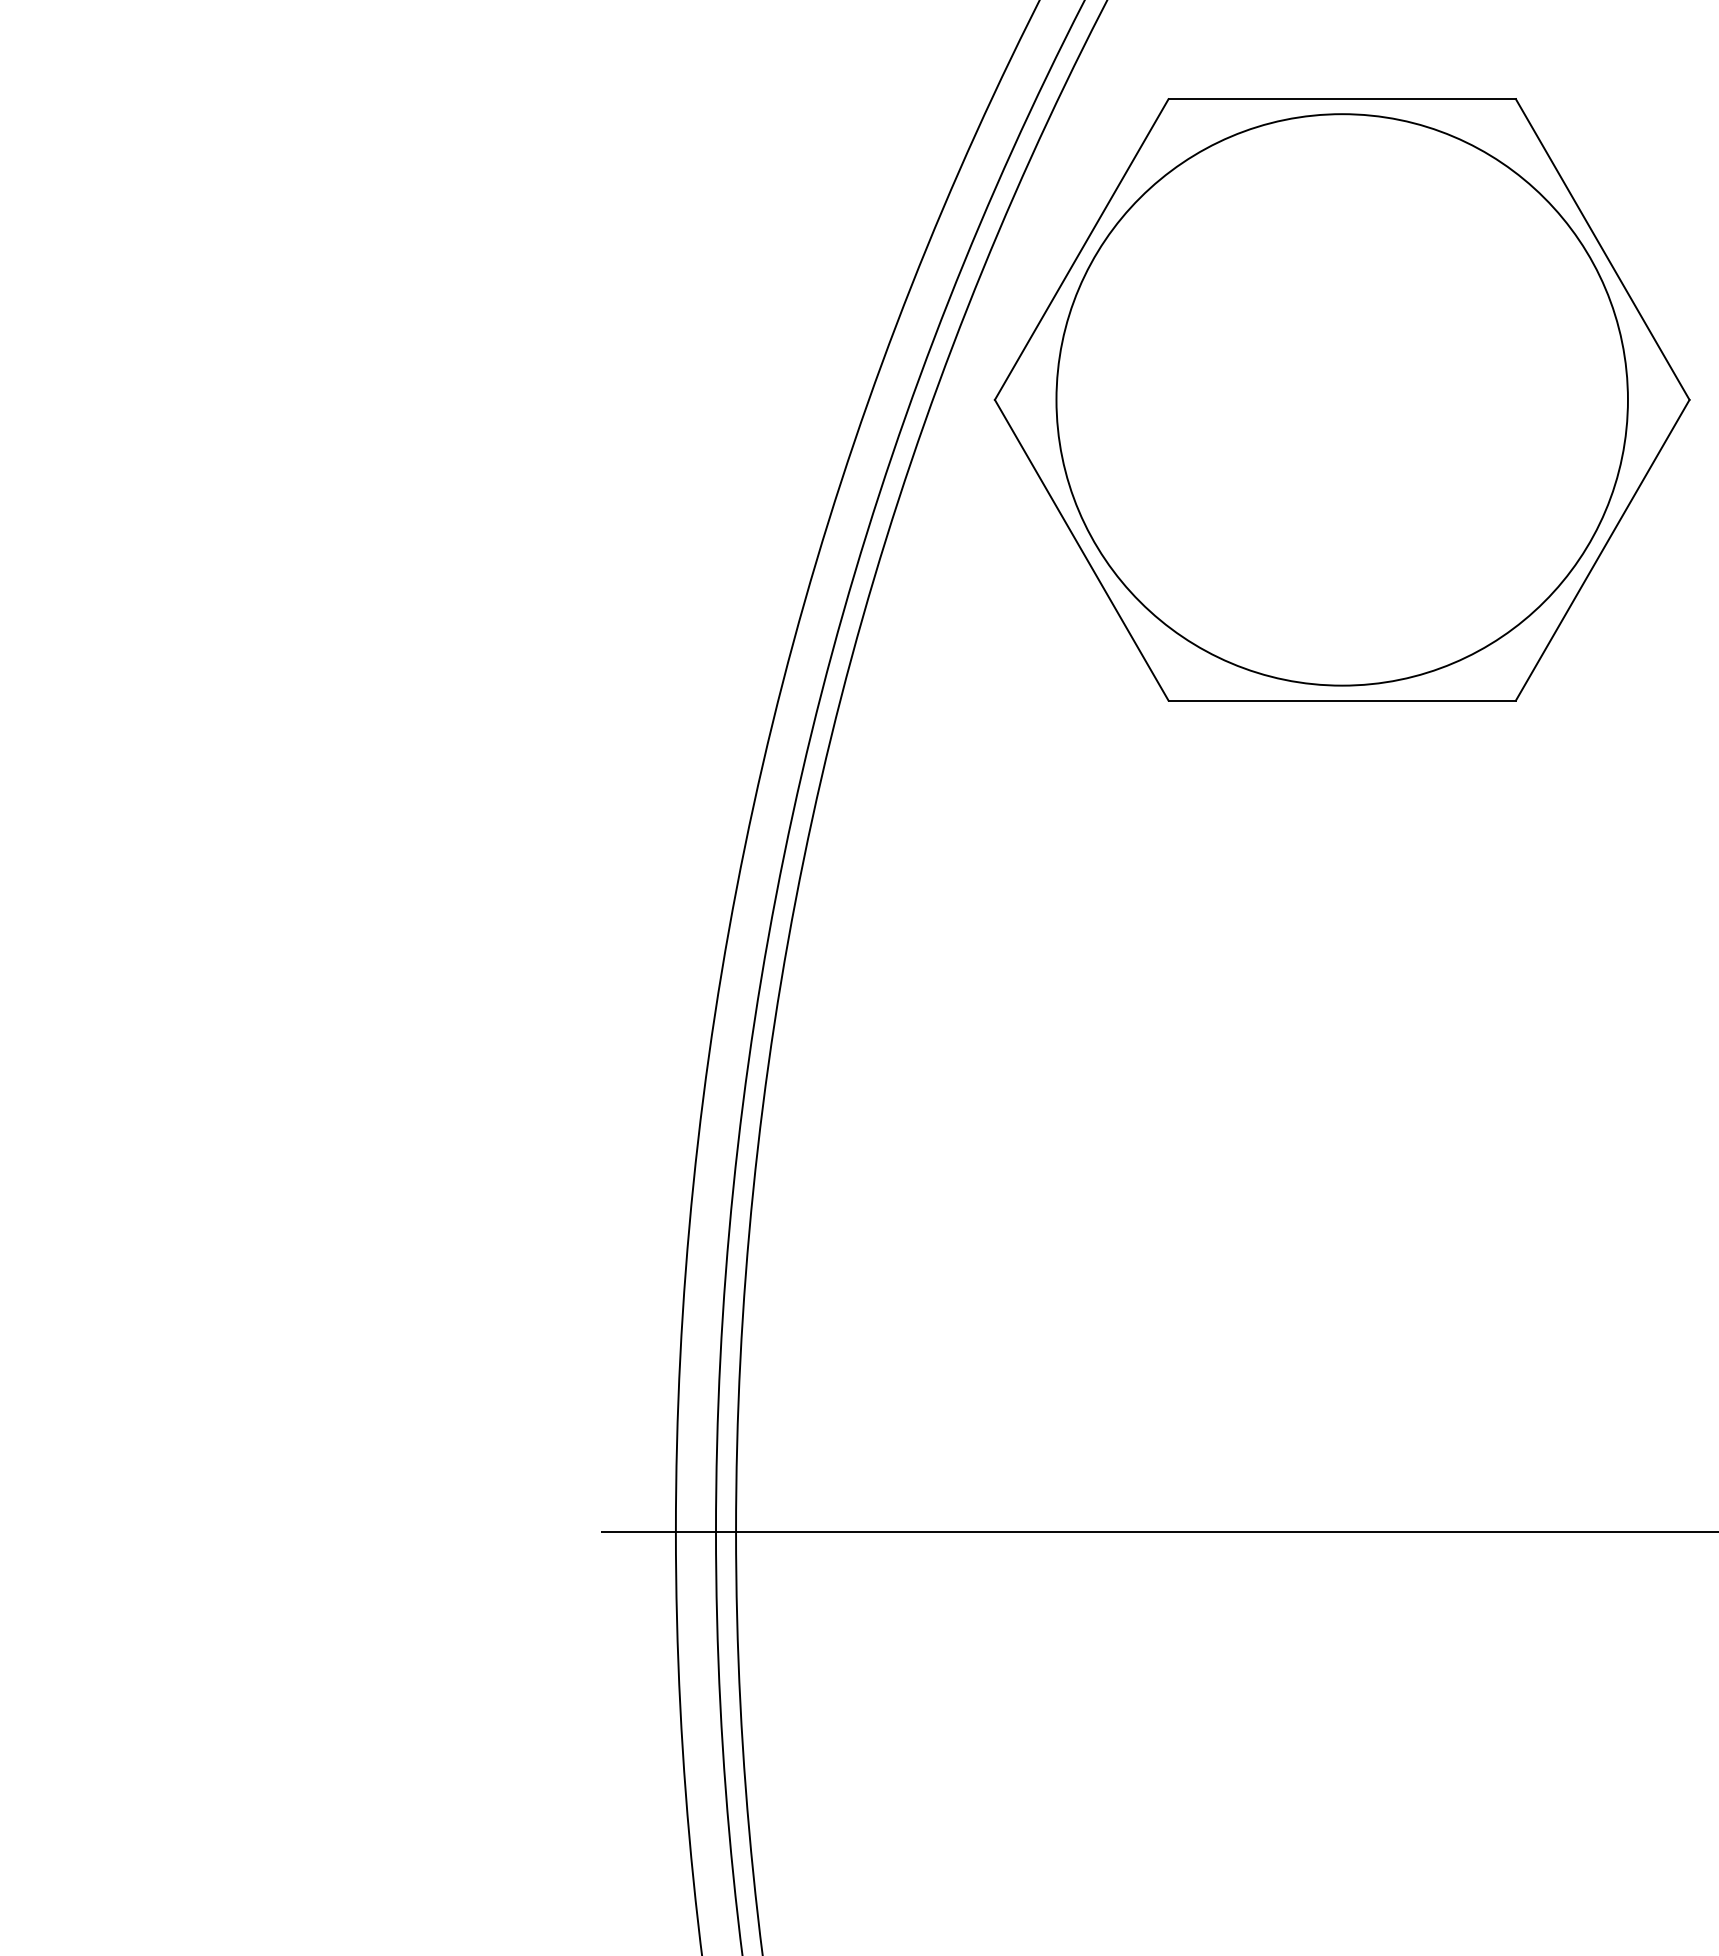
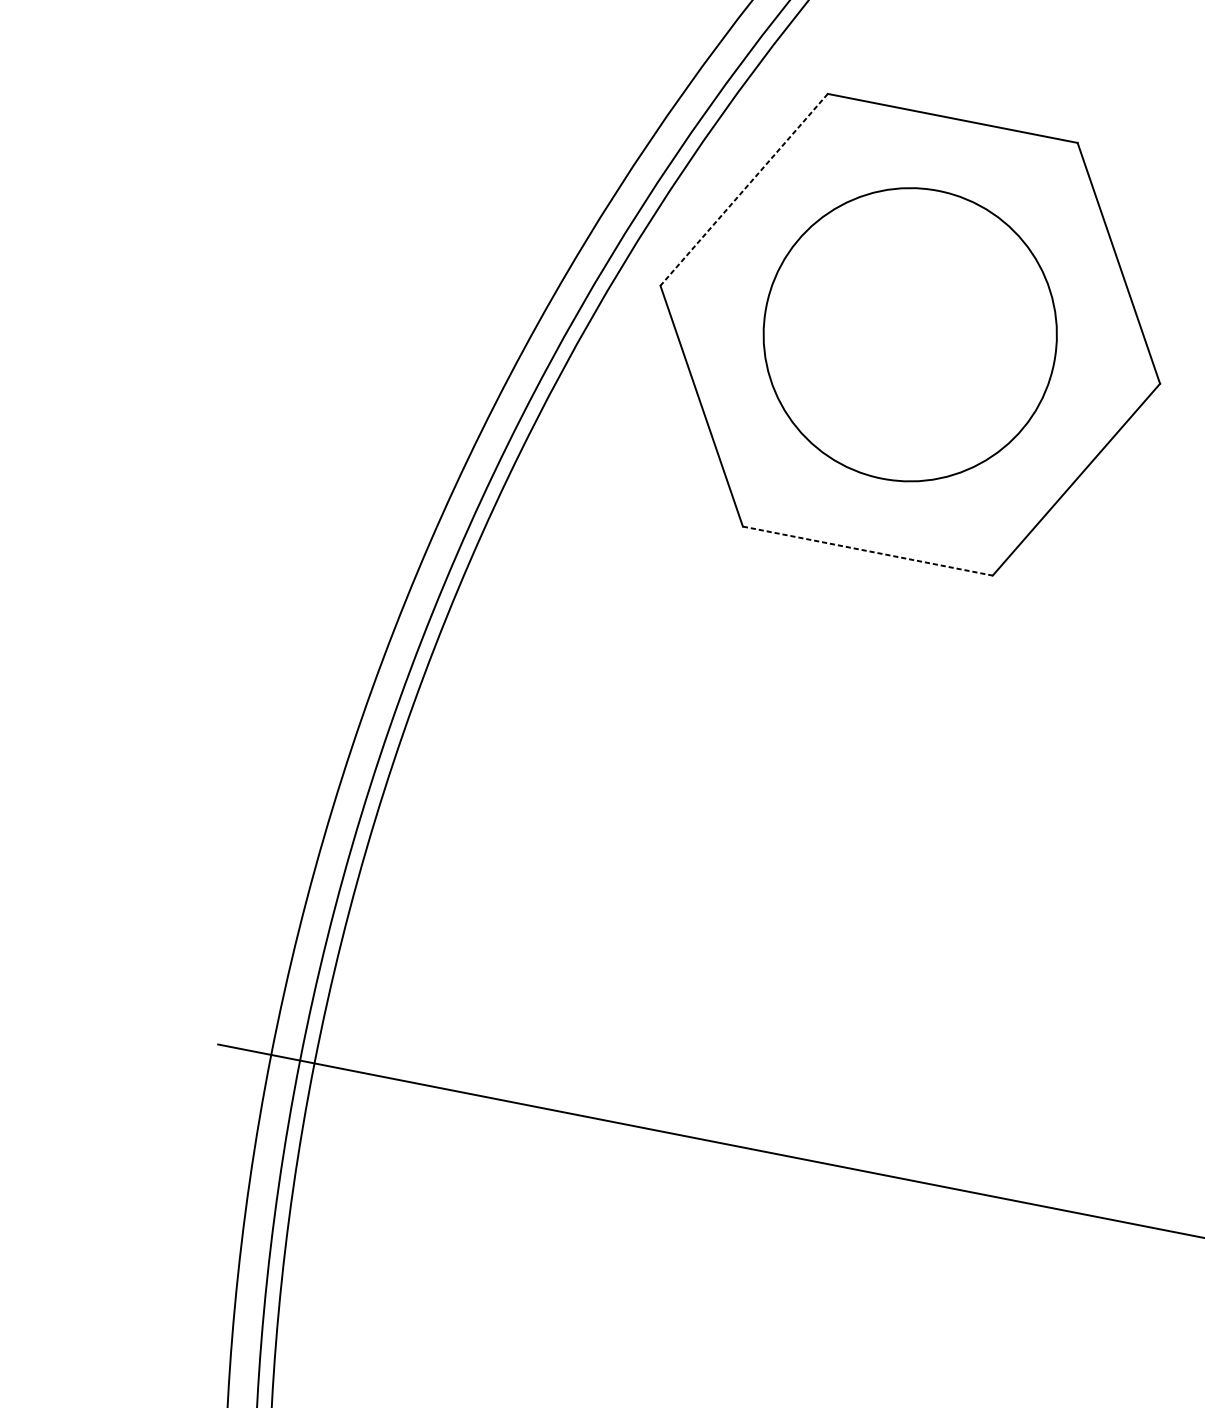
line: (1081, 249) -> (743, 189), solid -> dashed
circle: (1341, 399) -> (909, 334), size x0.7
line: (1342, 700) -> (868, 551), solid -> dashed

